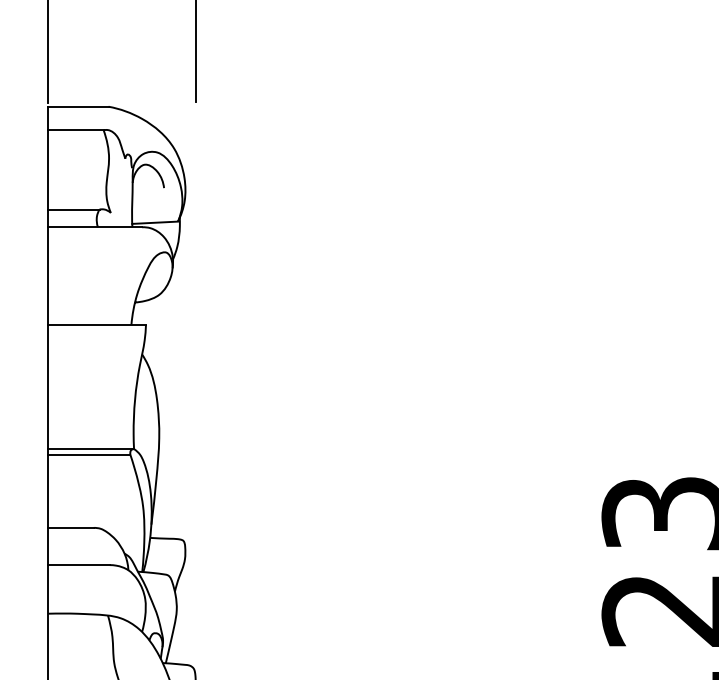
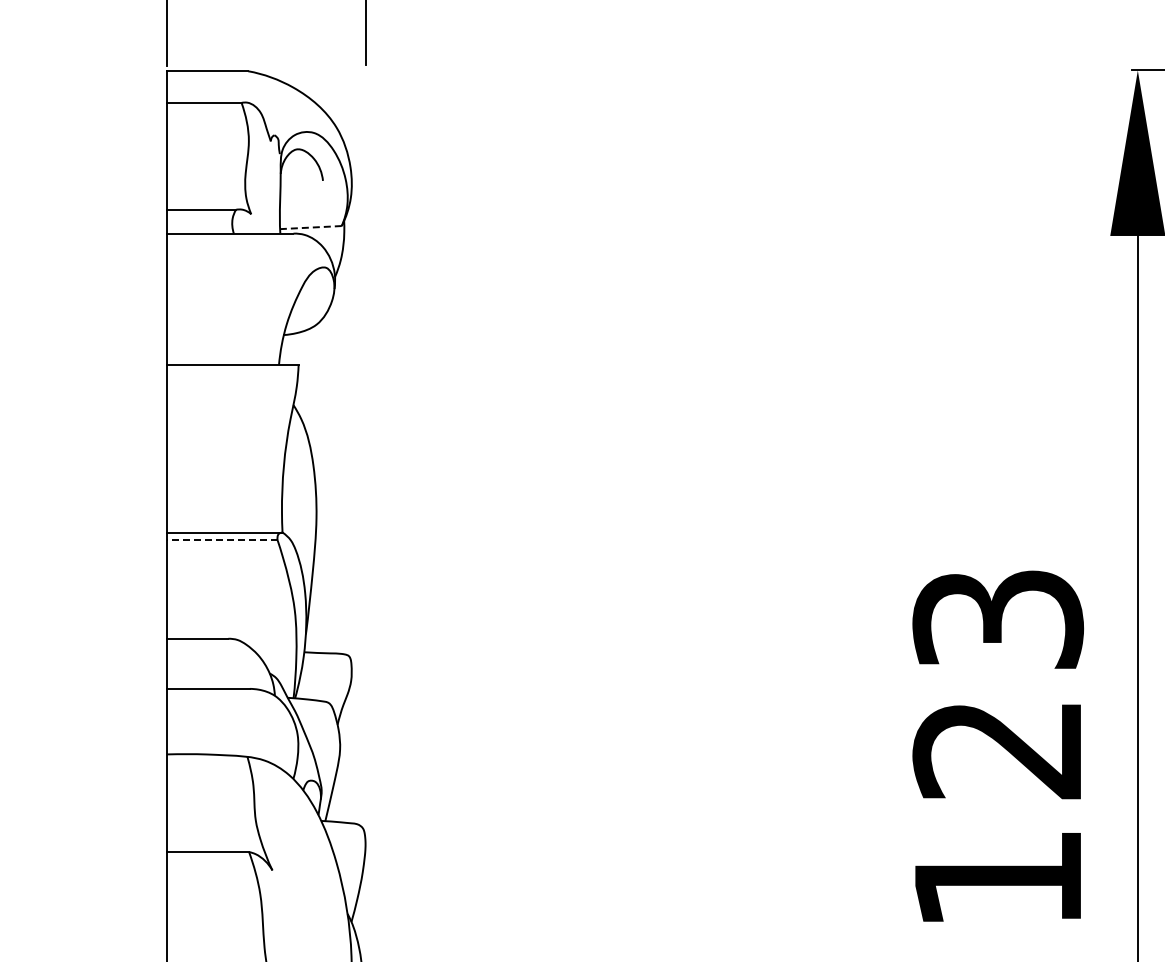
line: (154, 222) -> (310, 227), solid -> dashed
line: (88, 454) -> (221, 540), solid -> dashed

